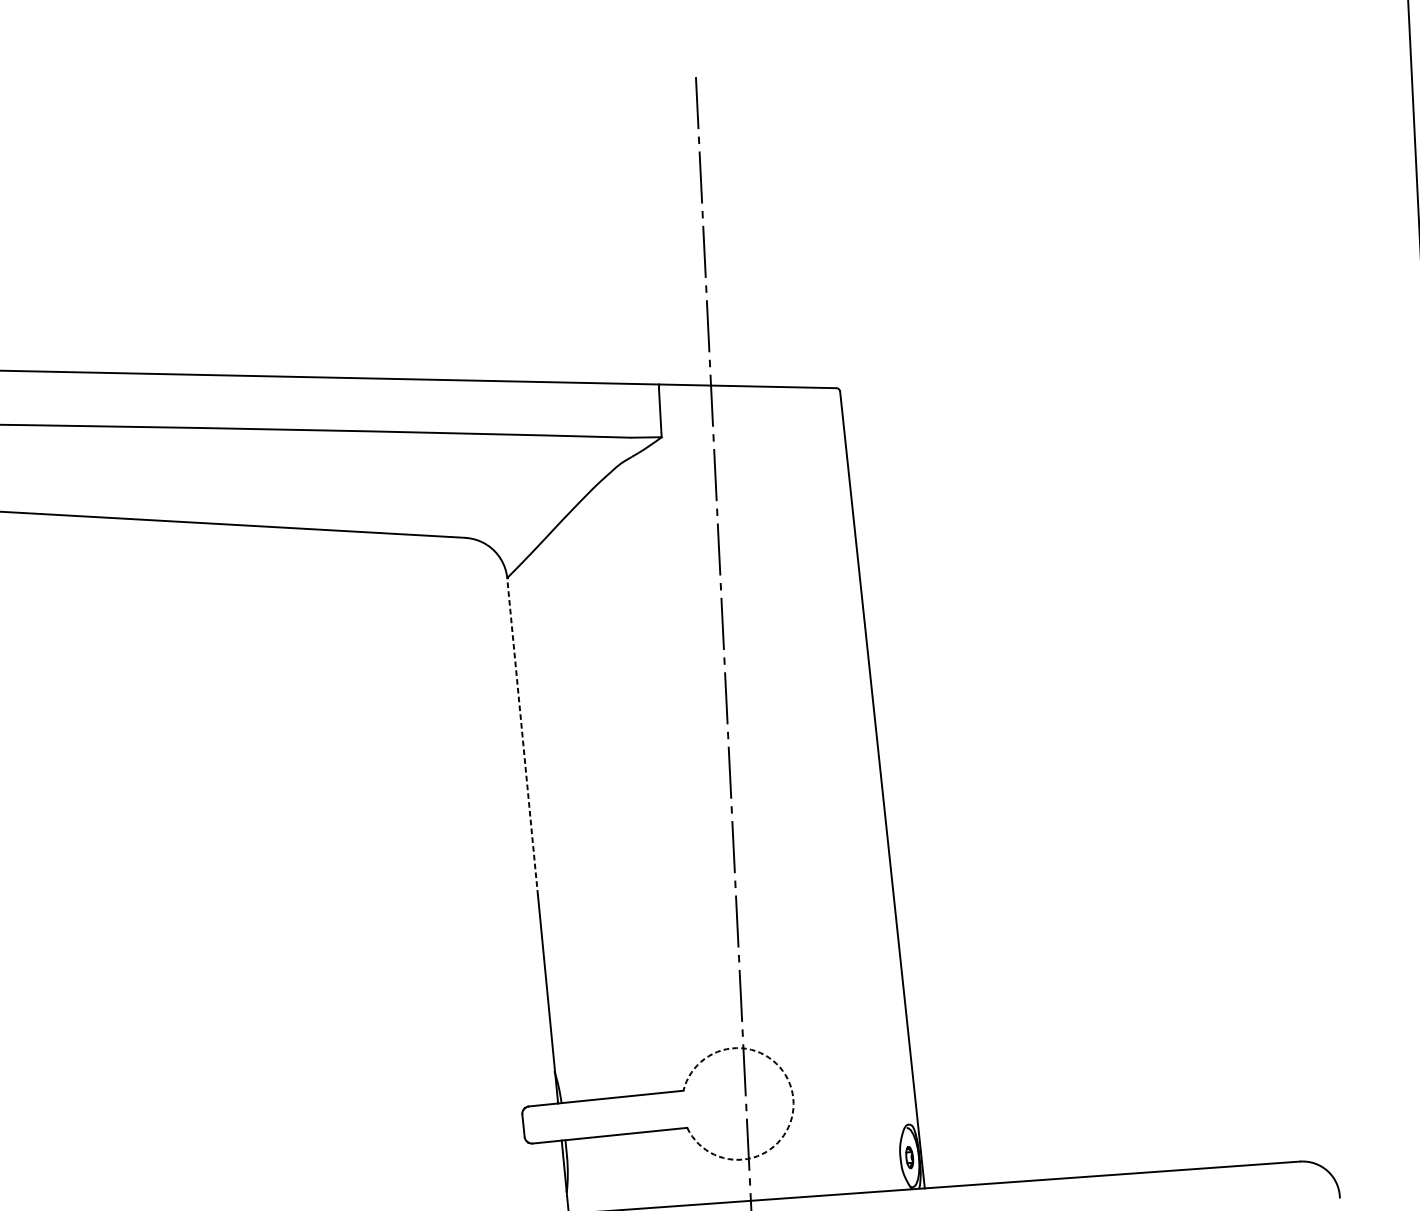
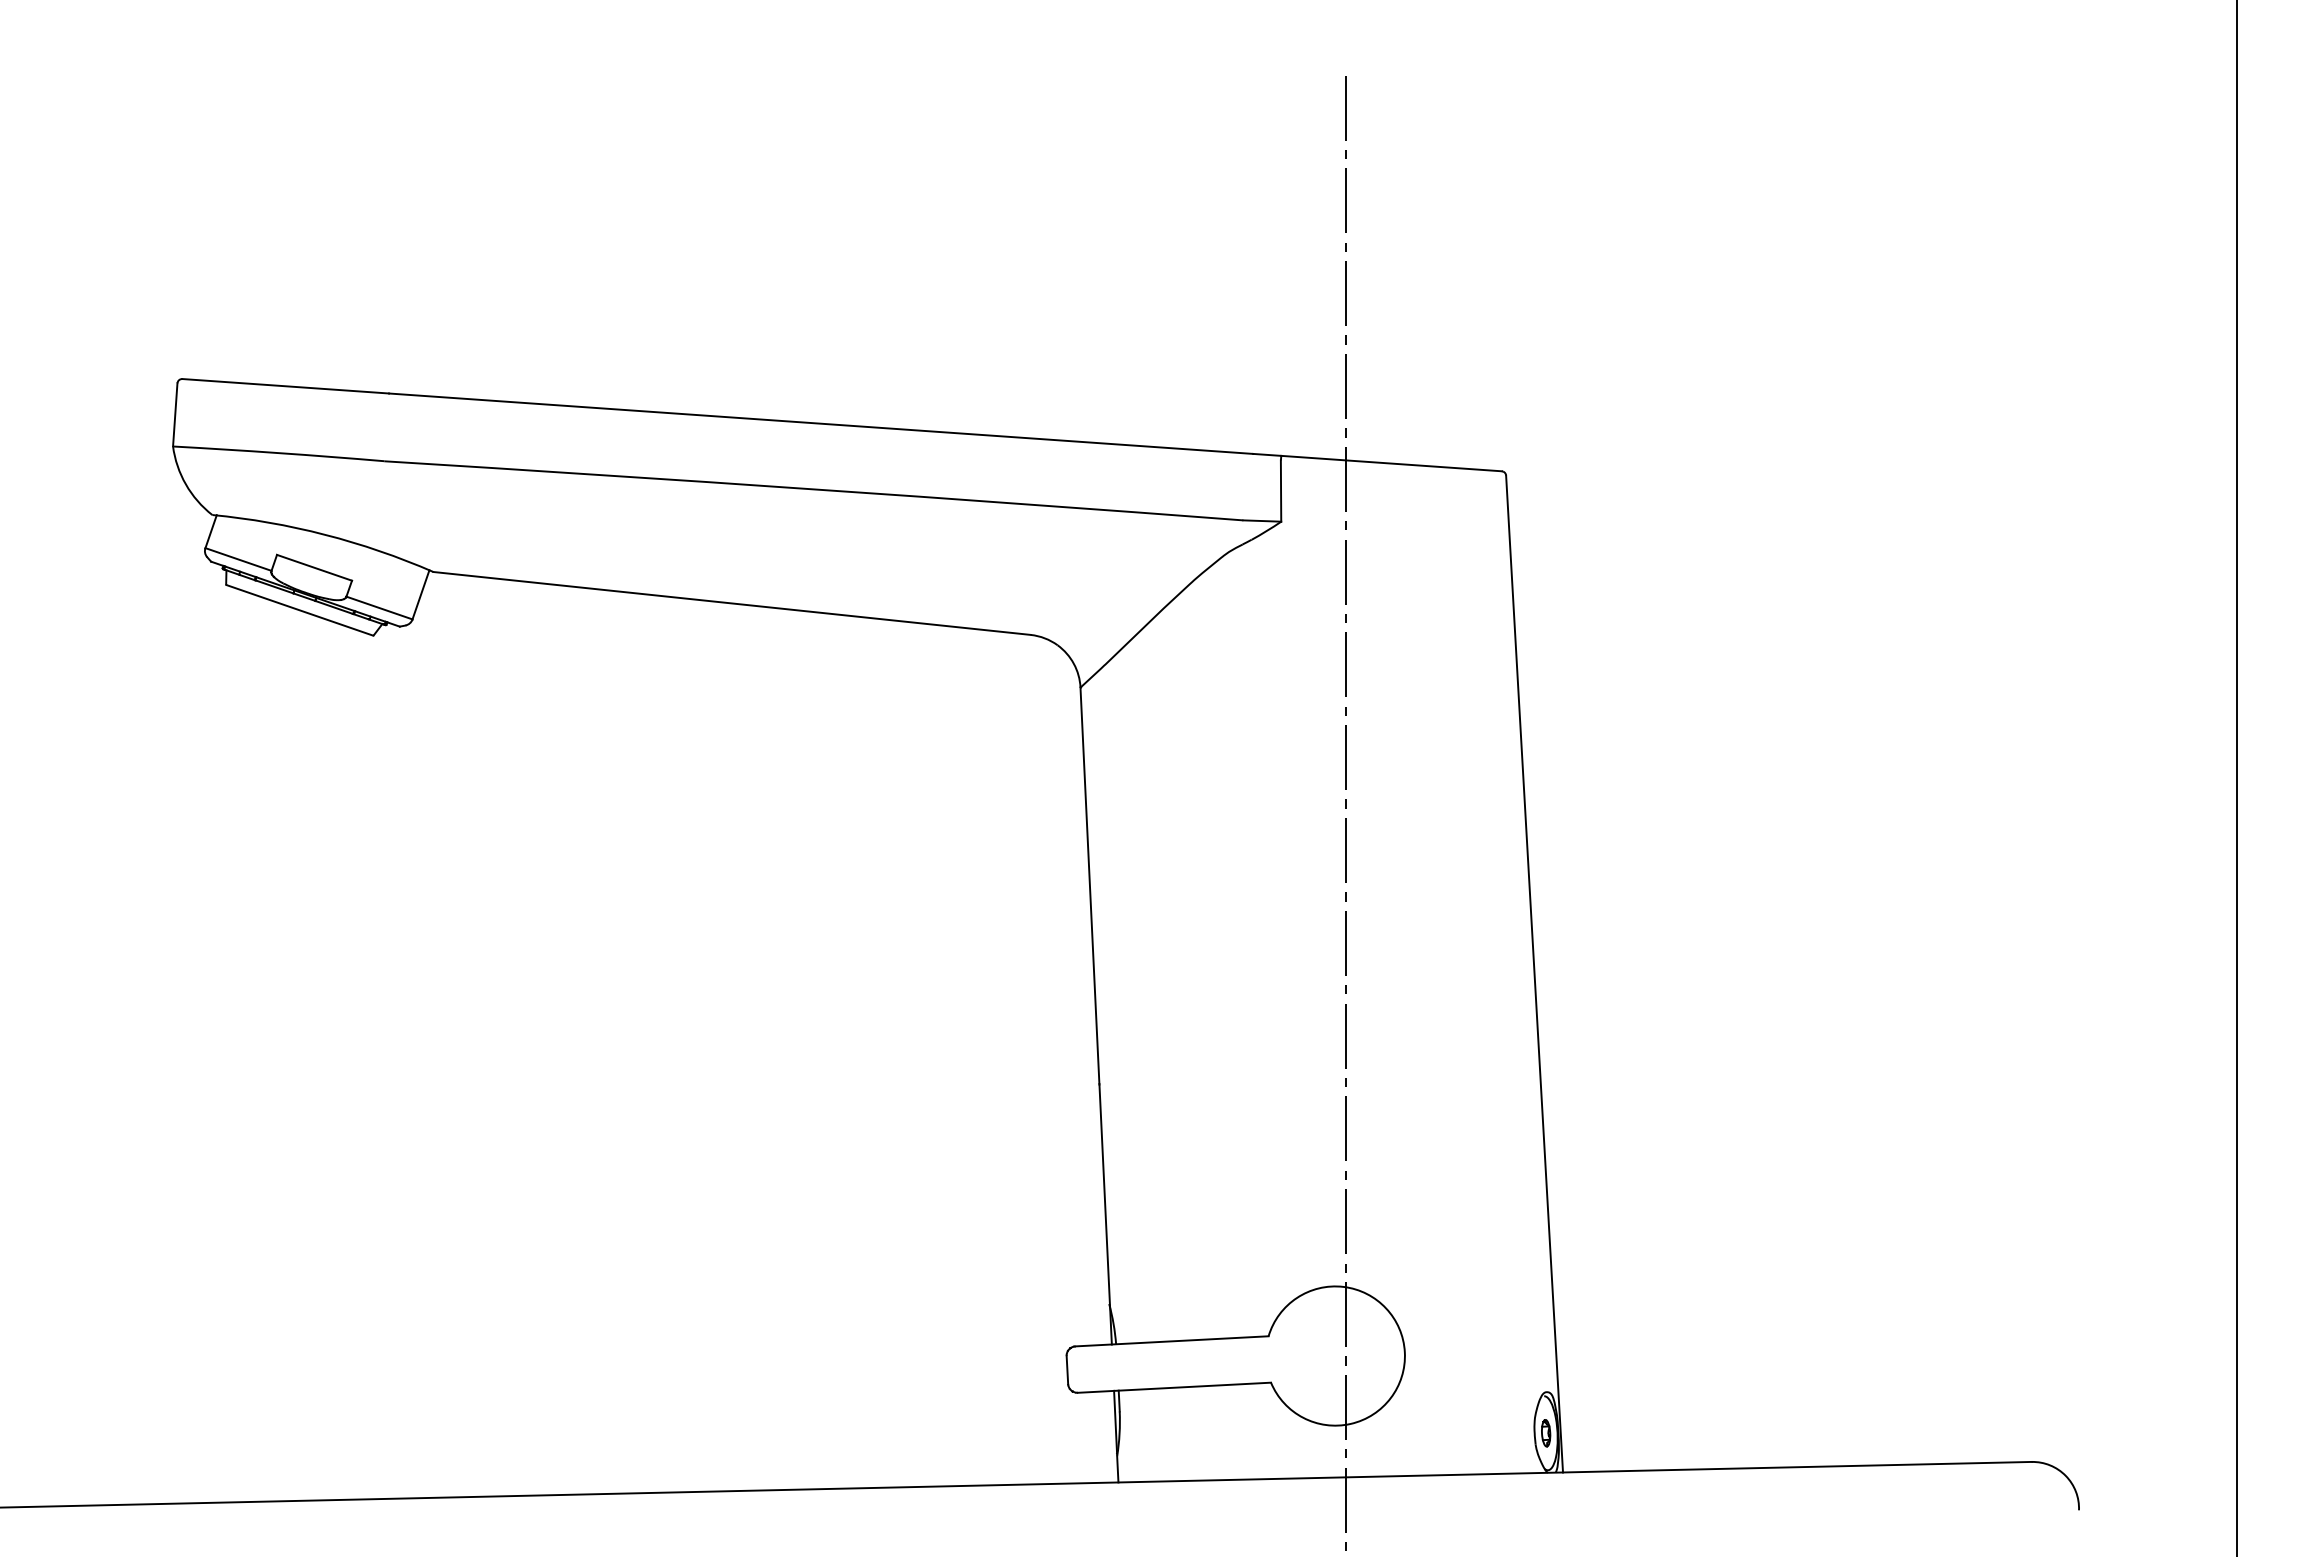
line: (522, 737) -> (1089, 886), dashed -> solid
arc: (793, 1098) -> (1404, 1352), dashed -> solid

